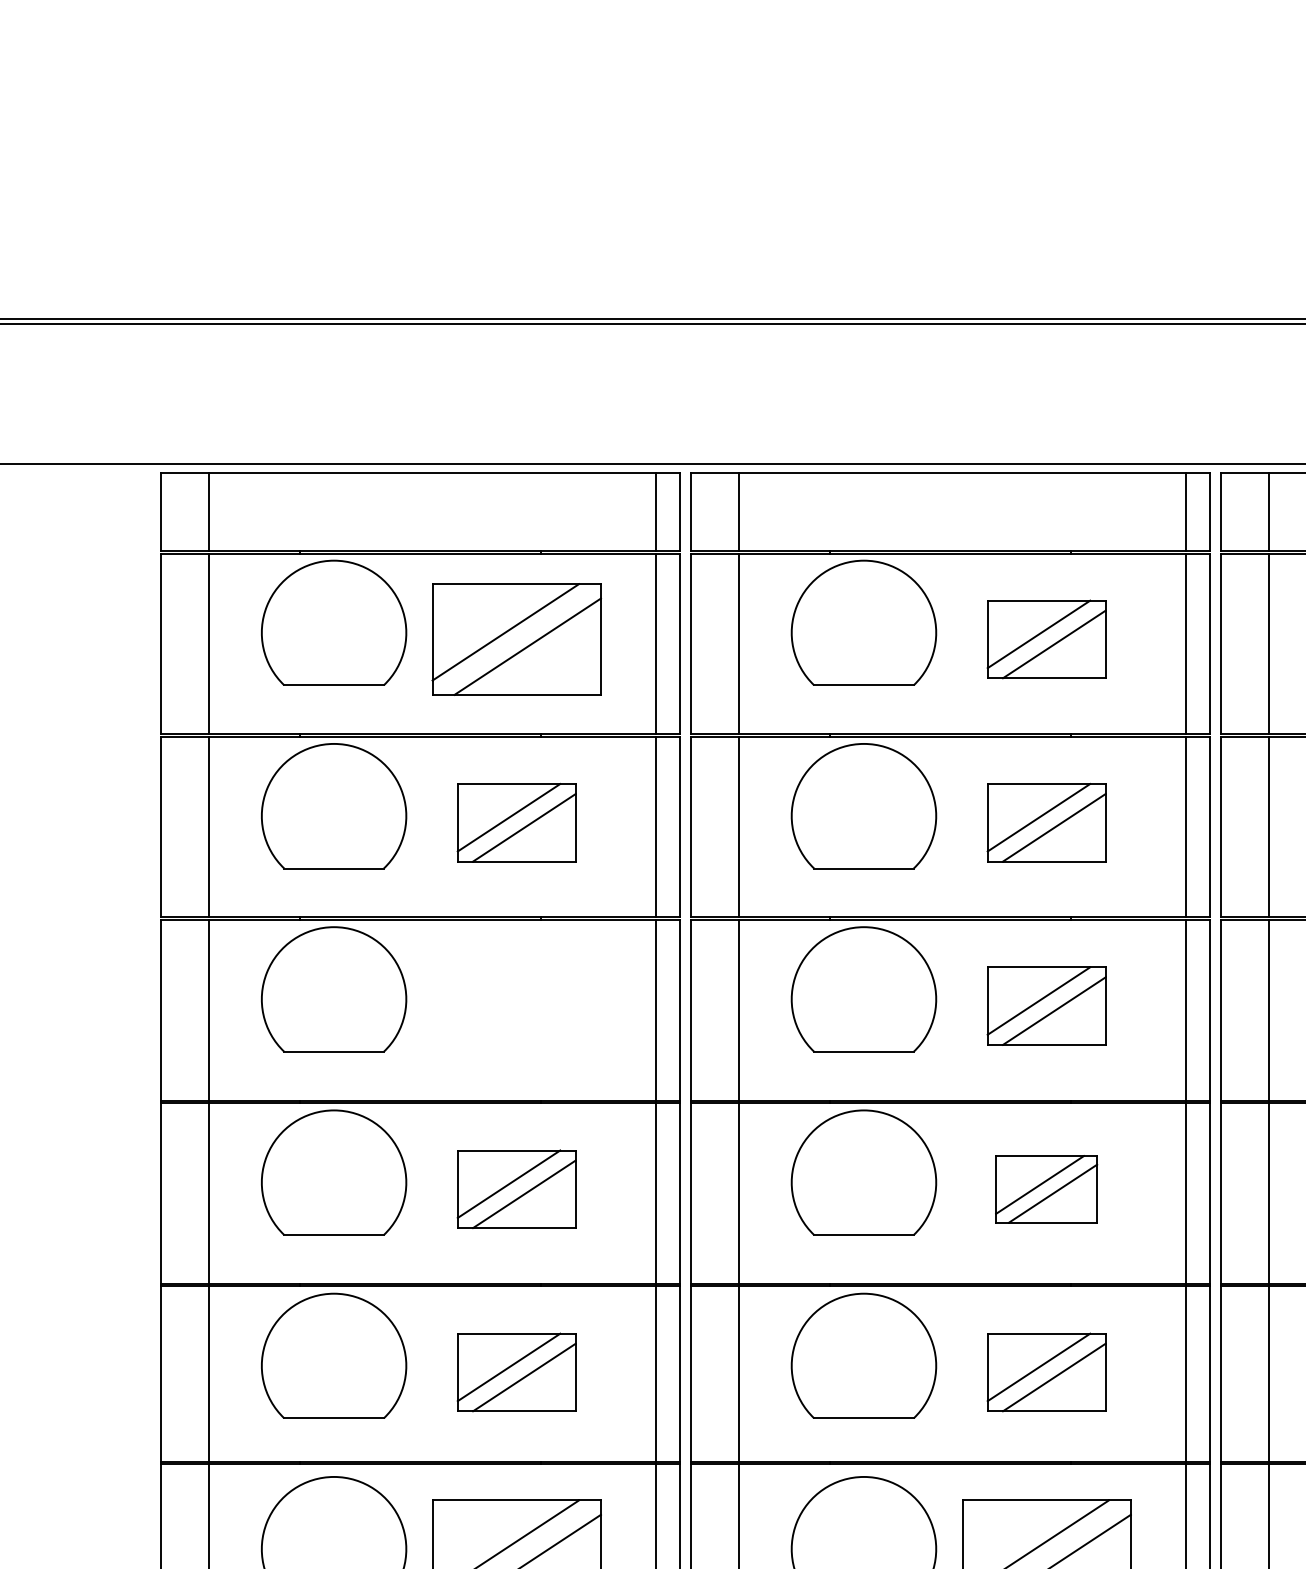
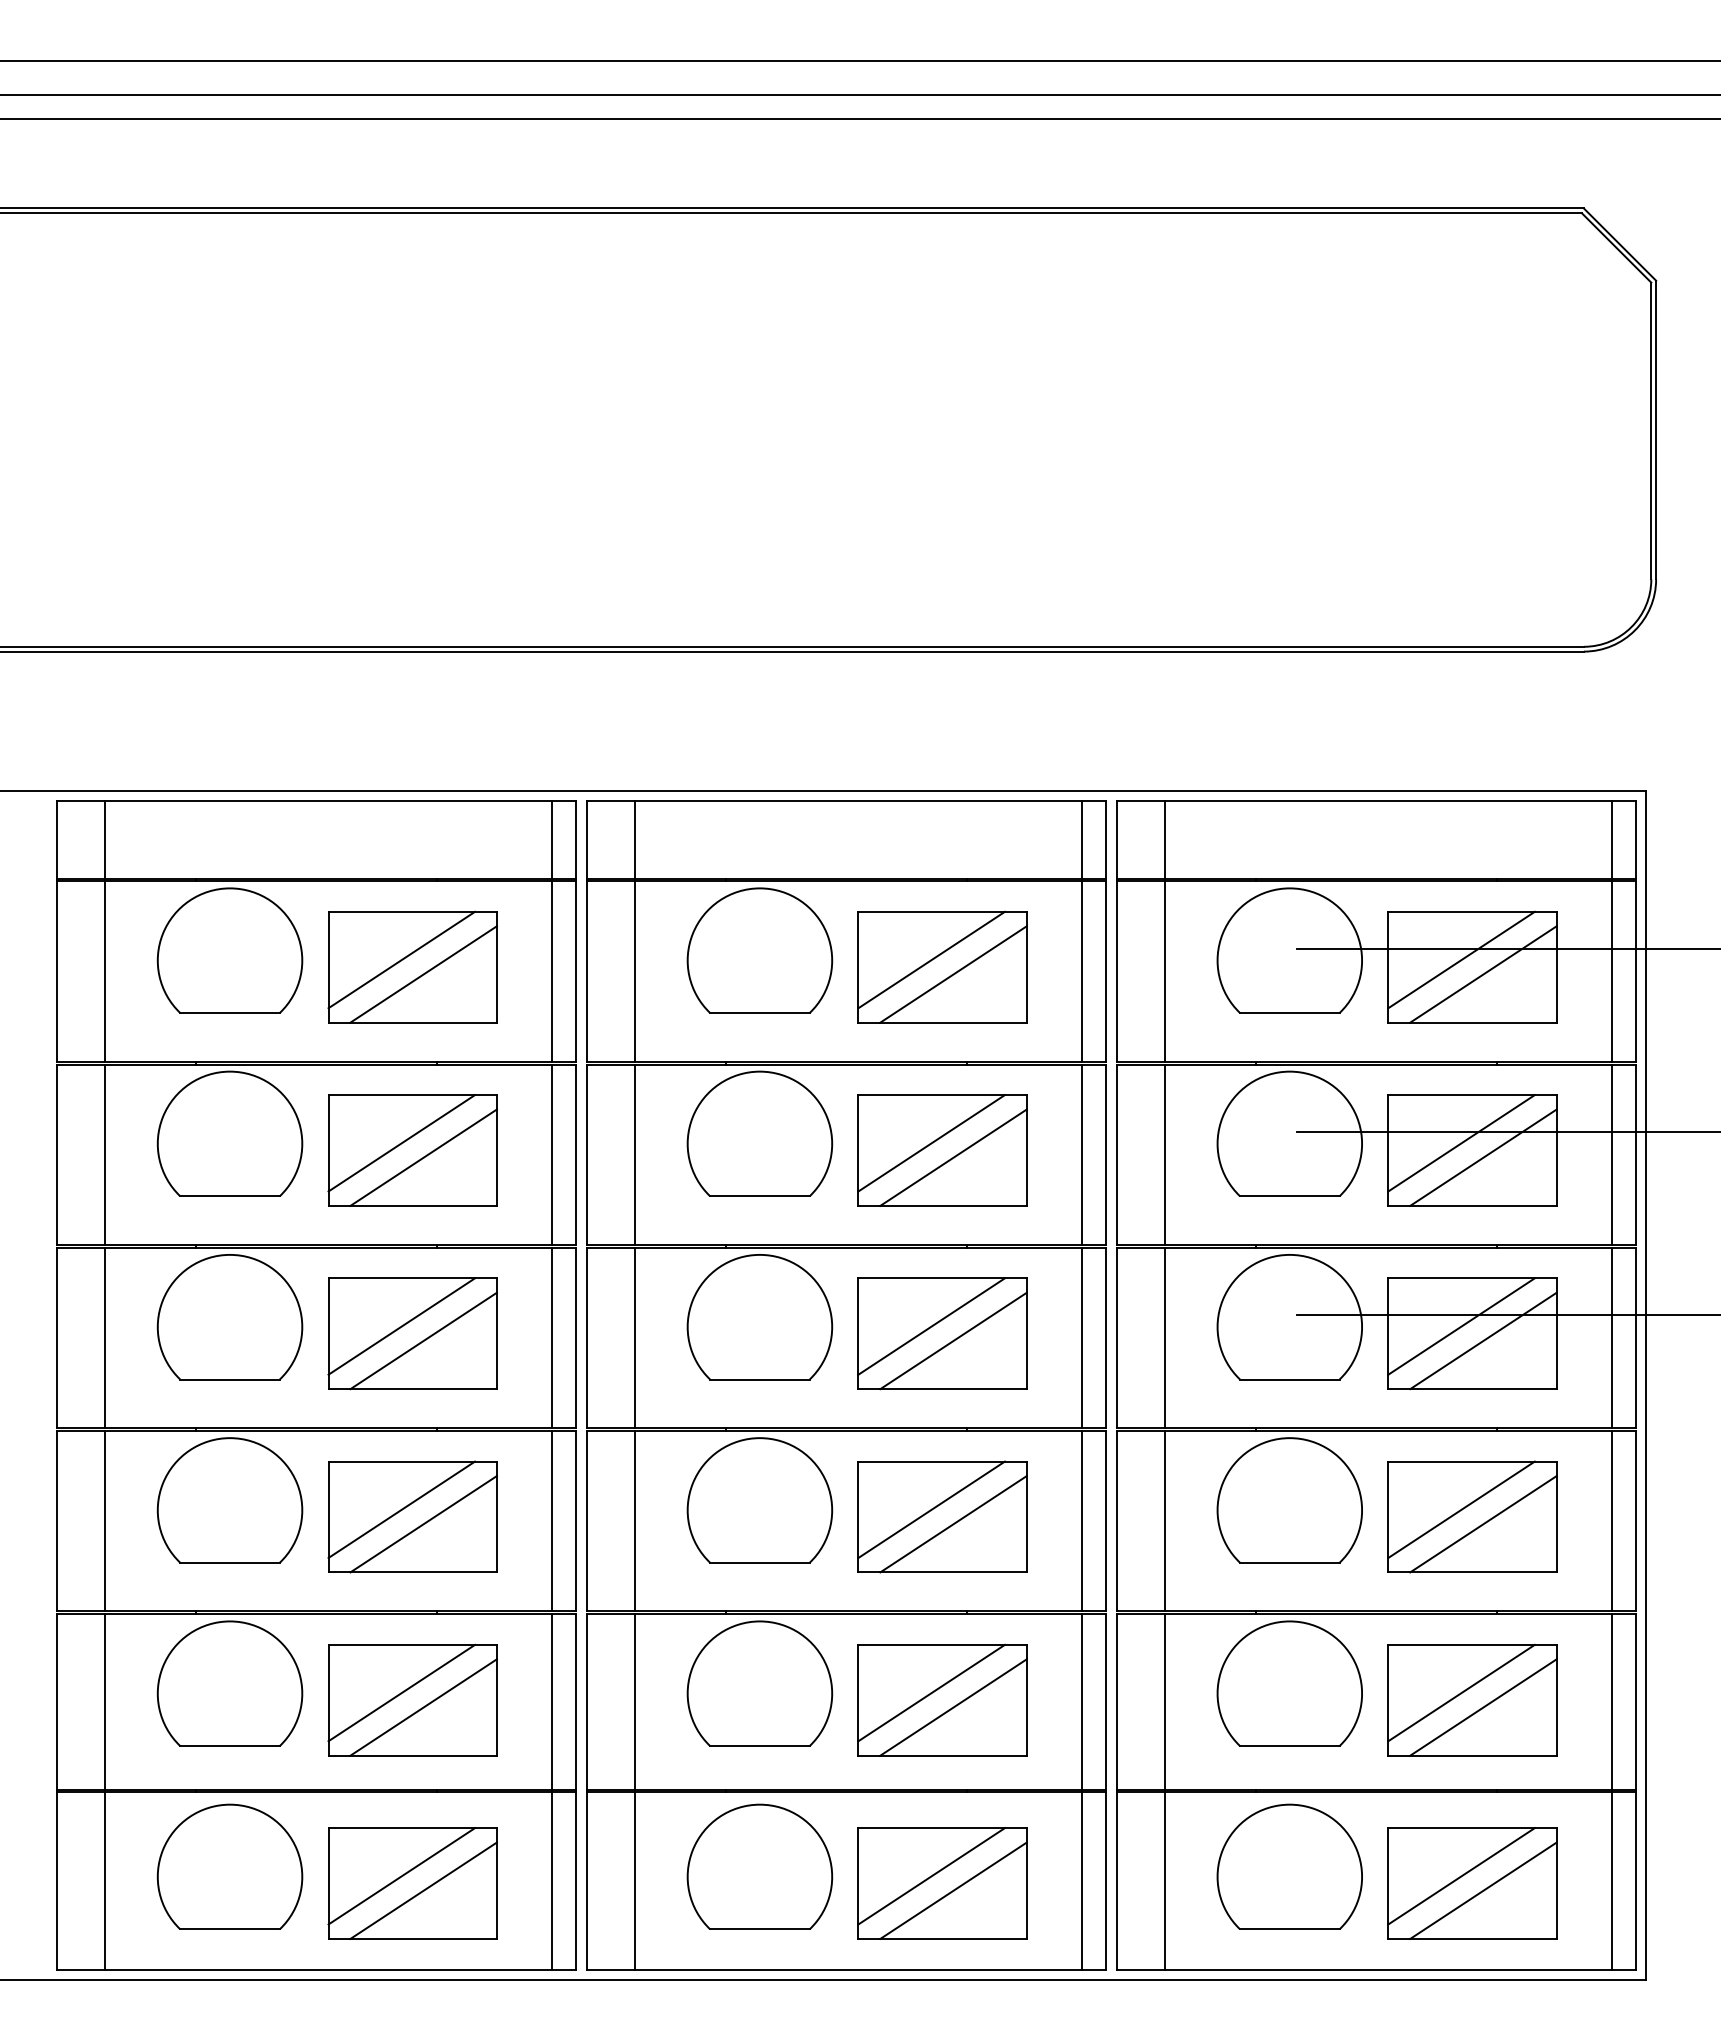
part: (1046, 638) -> (942, 966), size x1.43
part: (516, 822) -> (412, 1150), size x1.43
part: (1046, 822) -> (942, 1150), size x1.43
part: (516, 1005) -> (412, 1333), added
part: (1046, 1005) -> (942, 1333), size x1.43
part: (516, 1188) -> (412, 1516), size x1.43
part: (1046, 1188) -> (942, 1516), size x1.67
part: (516, 1371) -> (412, 1699), size x1.43
part: (1046, 1371) -> (942, 1699), size x1.43

